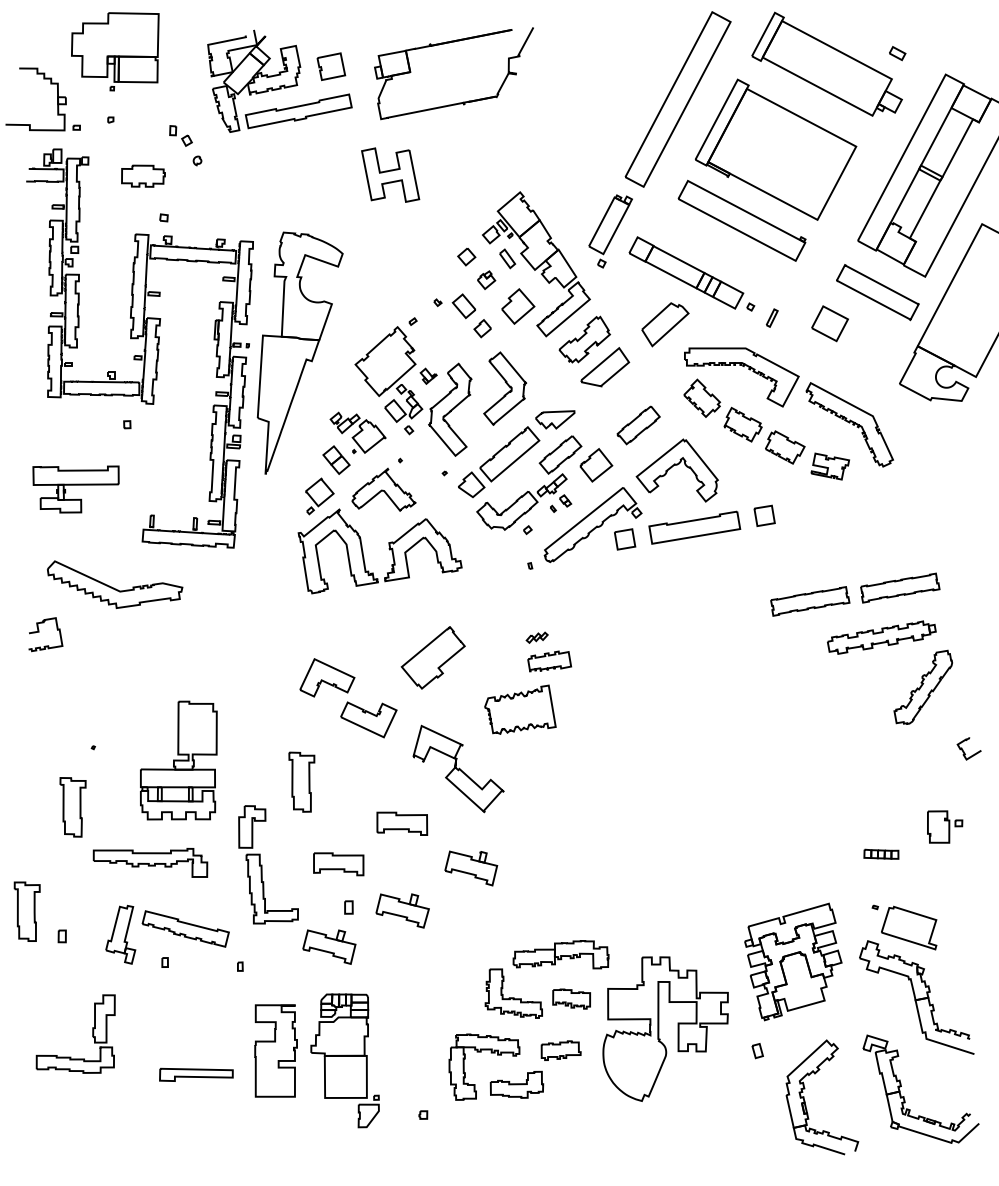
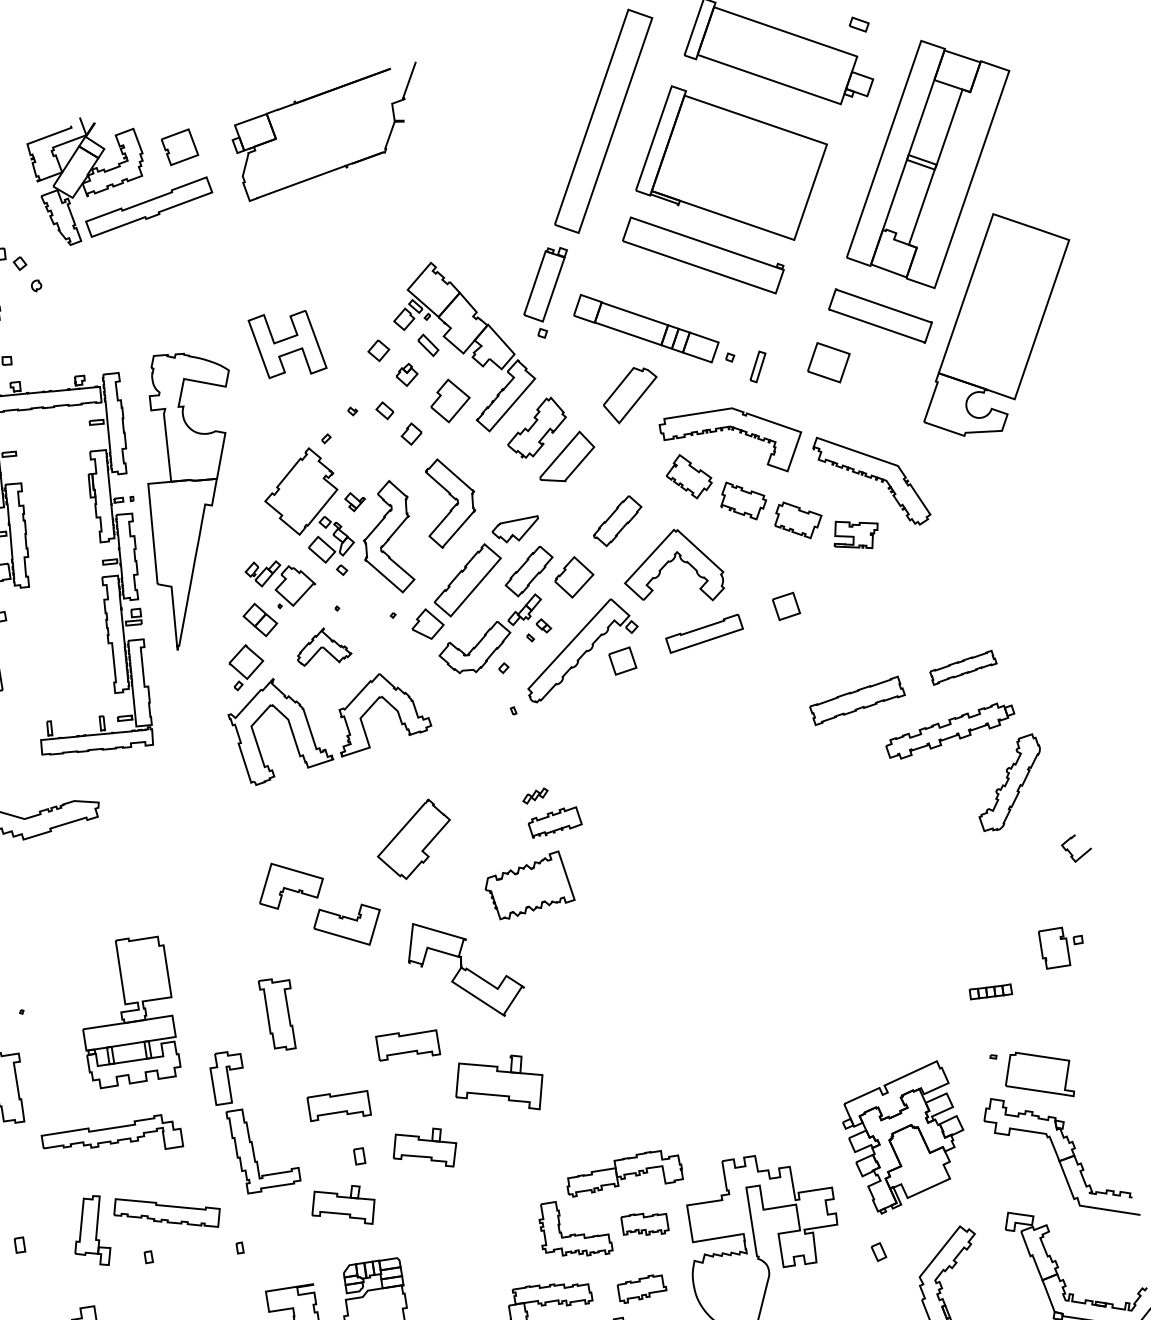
part: (390, 174) -> (287, 343), moved
part: (463, 306) -> (384, 411), size x0.6
part: (772, 317) -> (758, 366), size x1.4
part: (383, 489) -> (322, 646), size x0.7
part: (694, 527) -> (704, 633), size x0.7
part: (900, 587) -> (963, 666), size x0.7
part: (471, 868) -> (499, 1086), size x1.4

